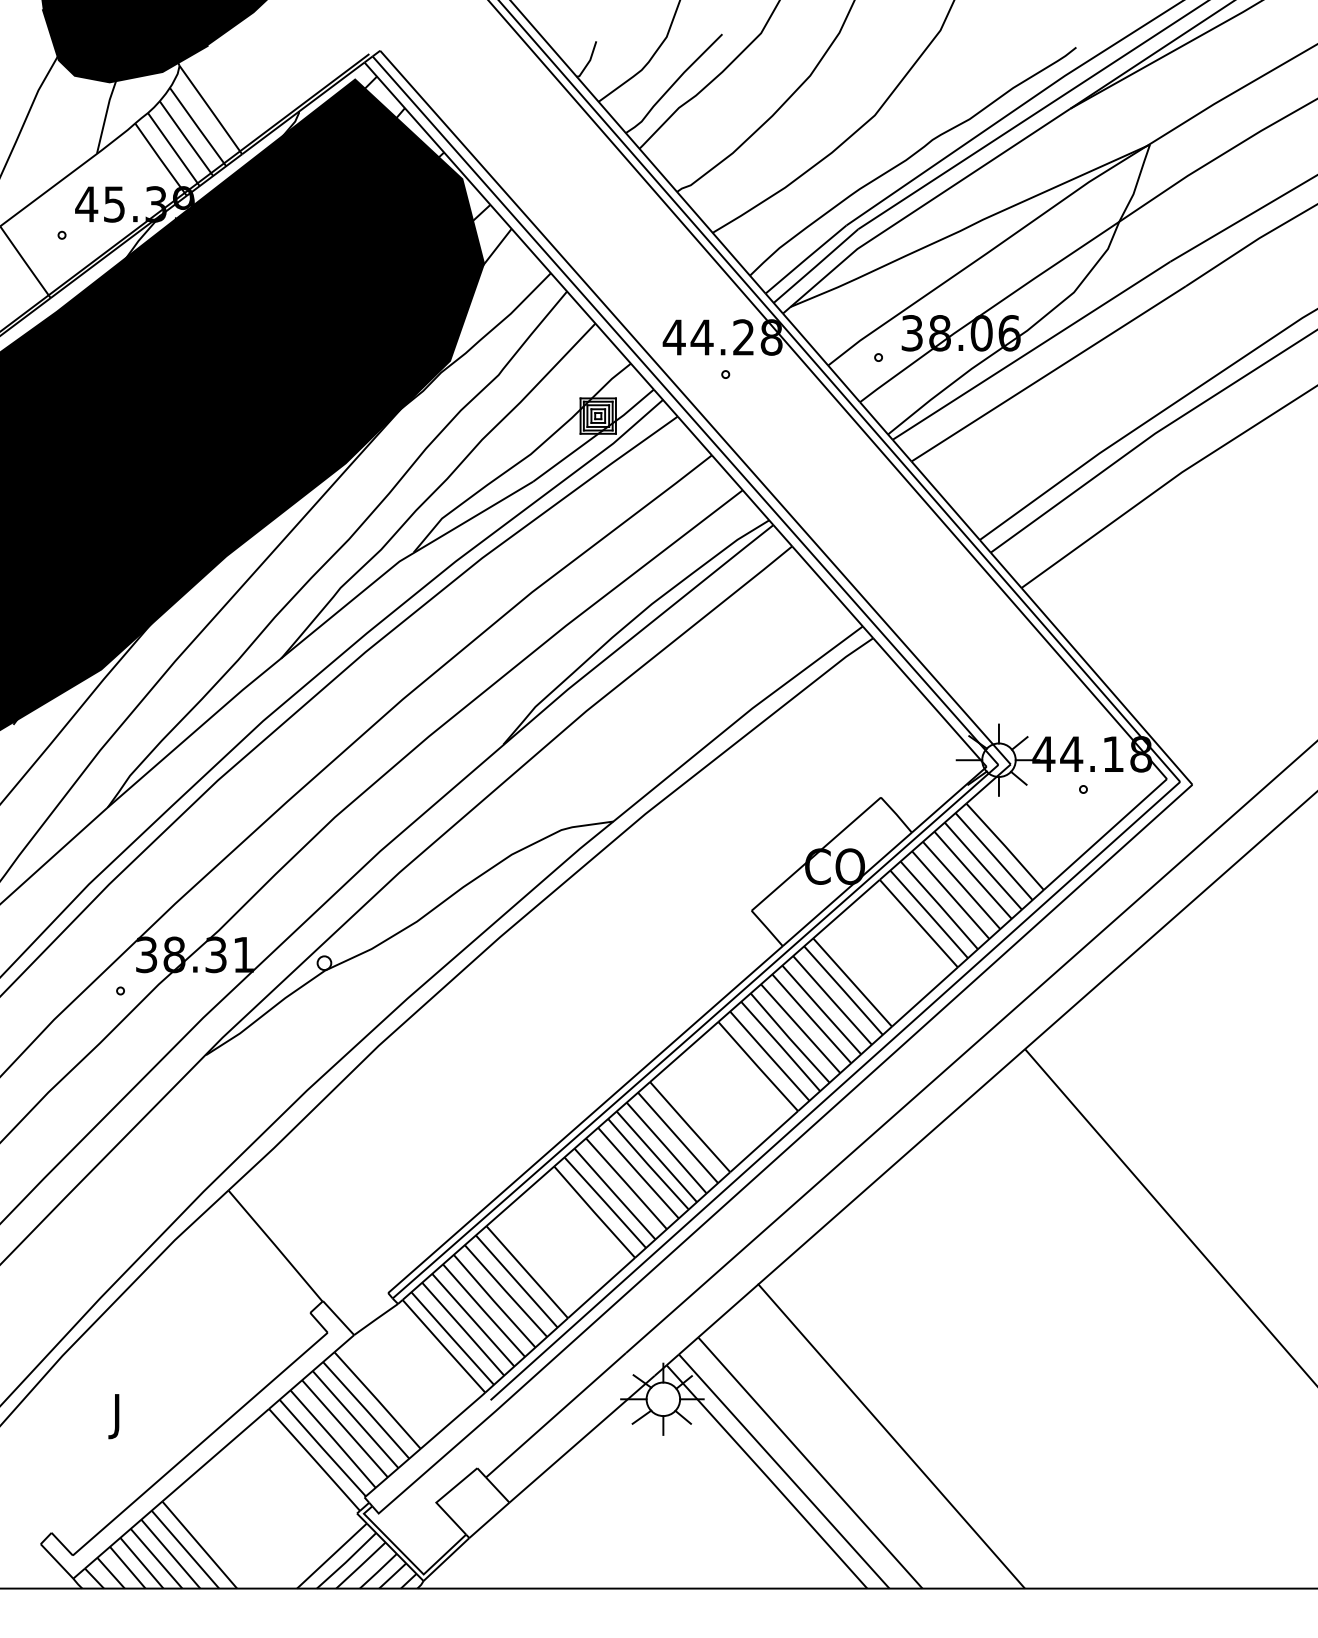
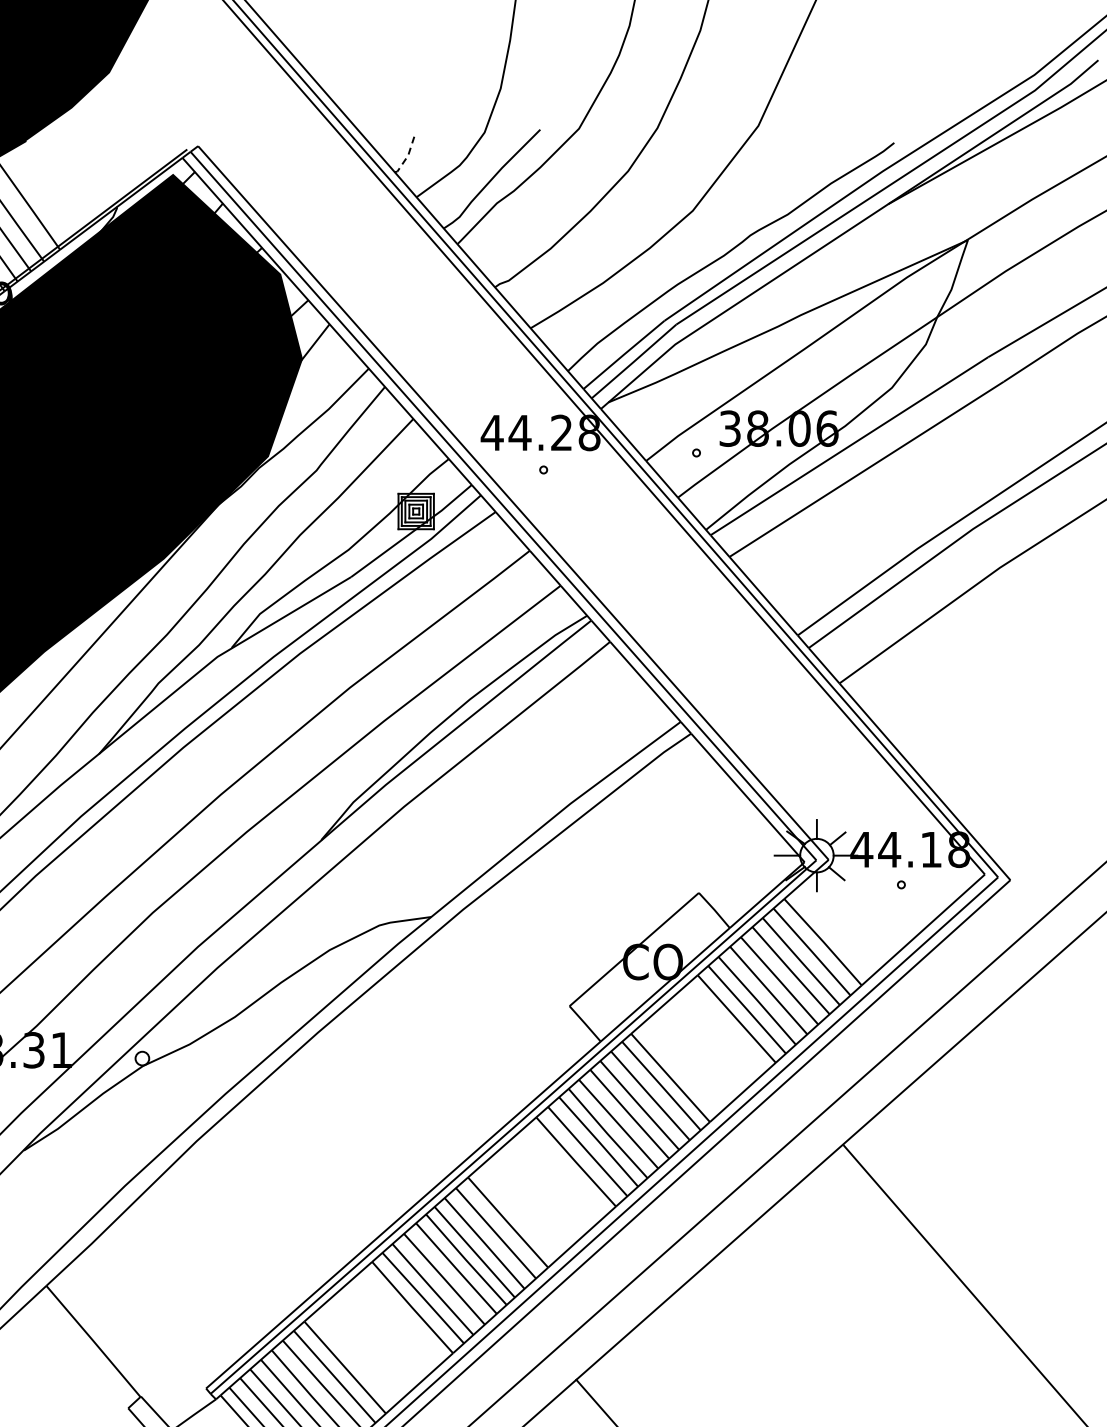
line: (589, 61) -> (407, 156), solid -> dashed

